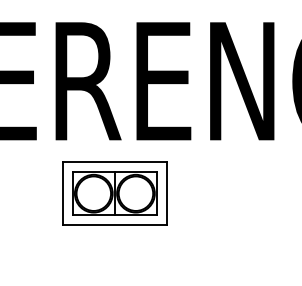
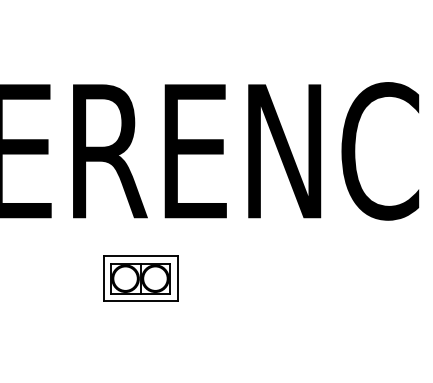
part: (115, 193) -> (140, 278), size x0.62

